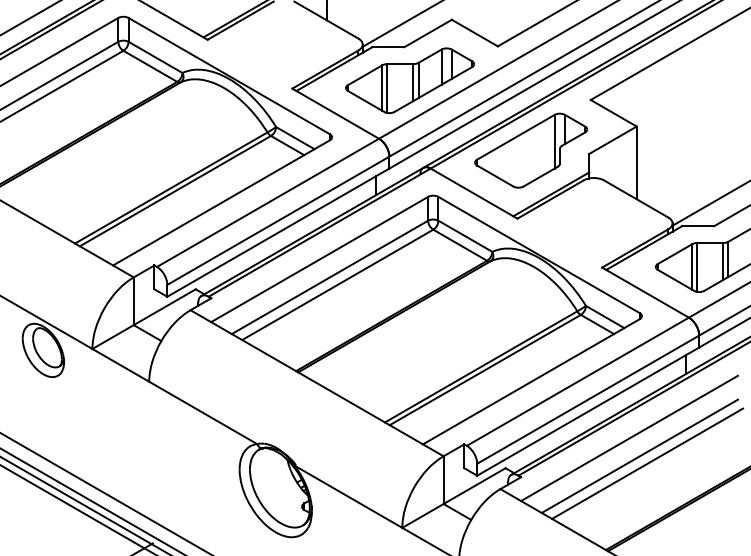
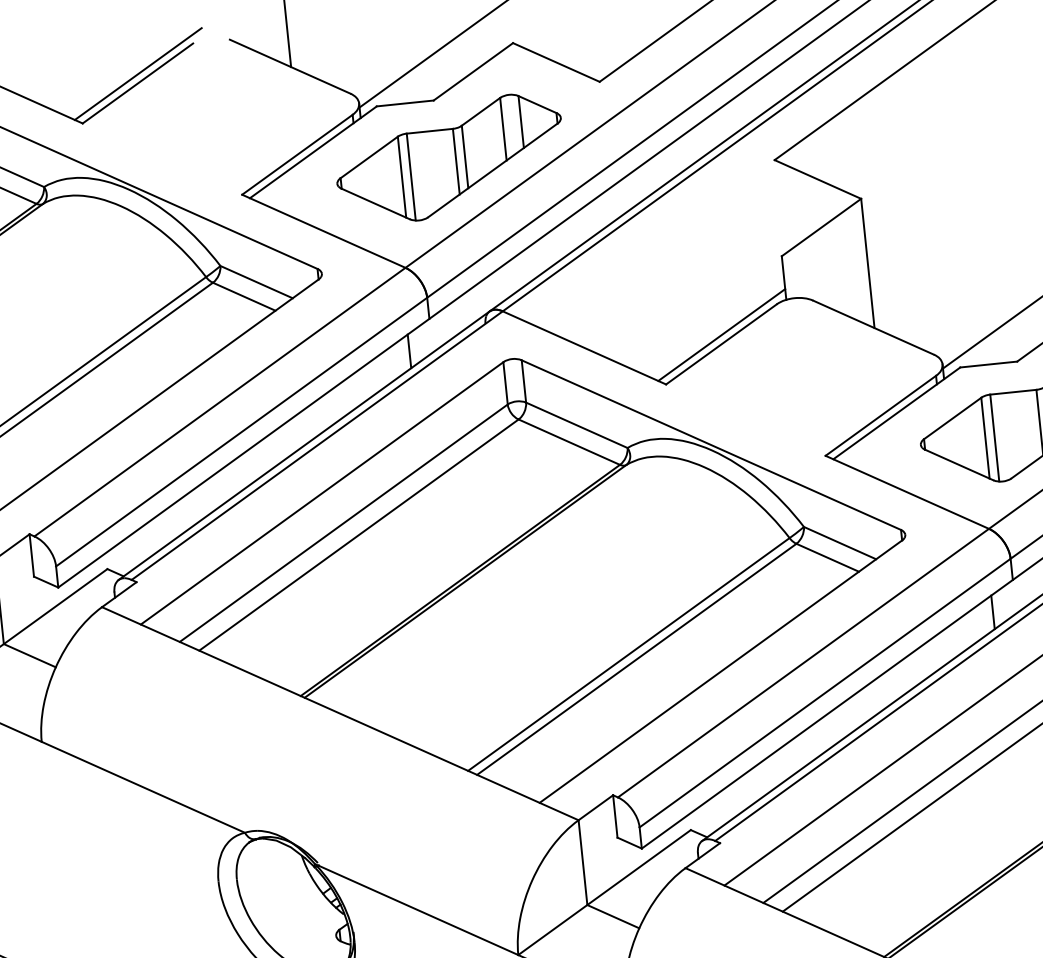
part: (531, 150) -> (678, 260), removed

